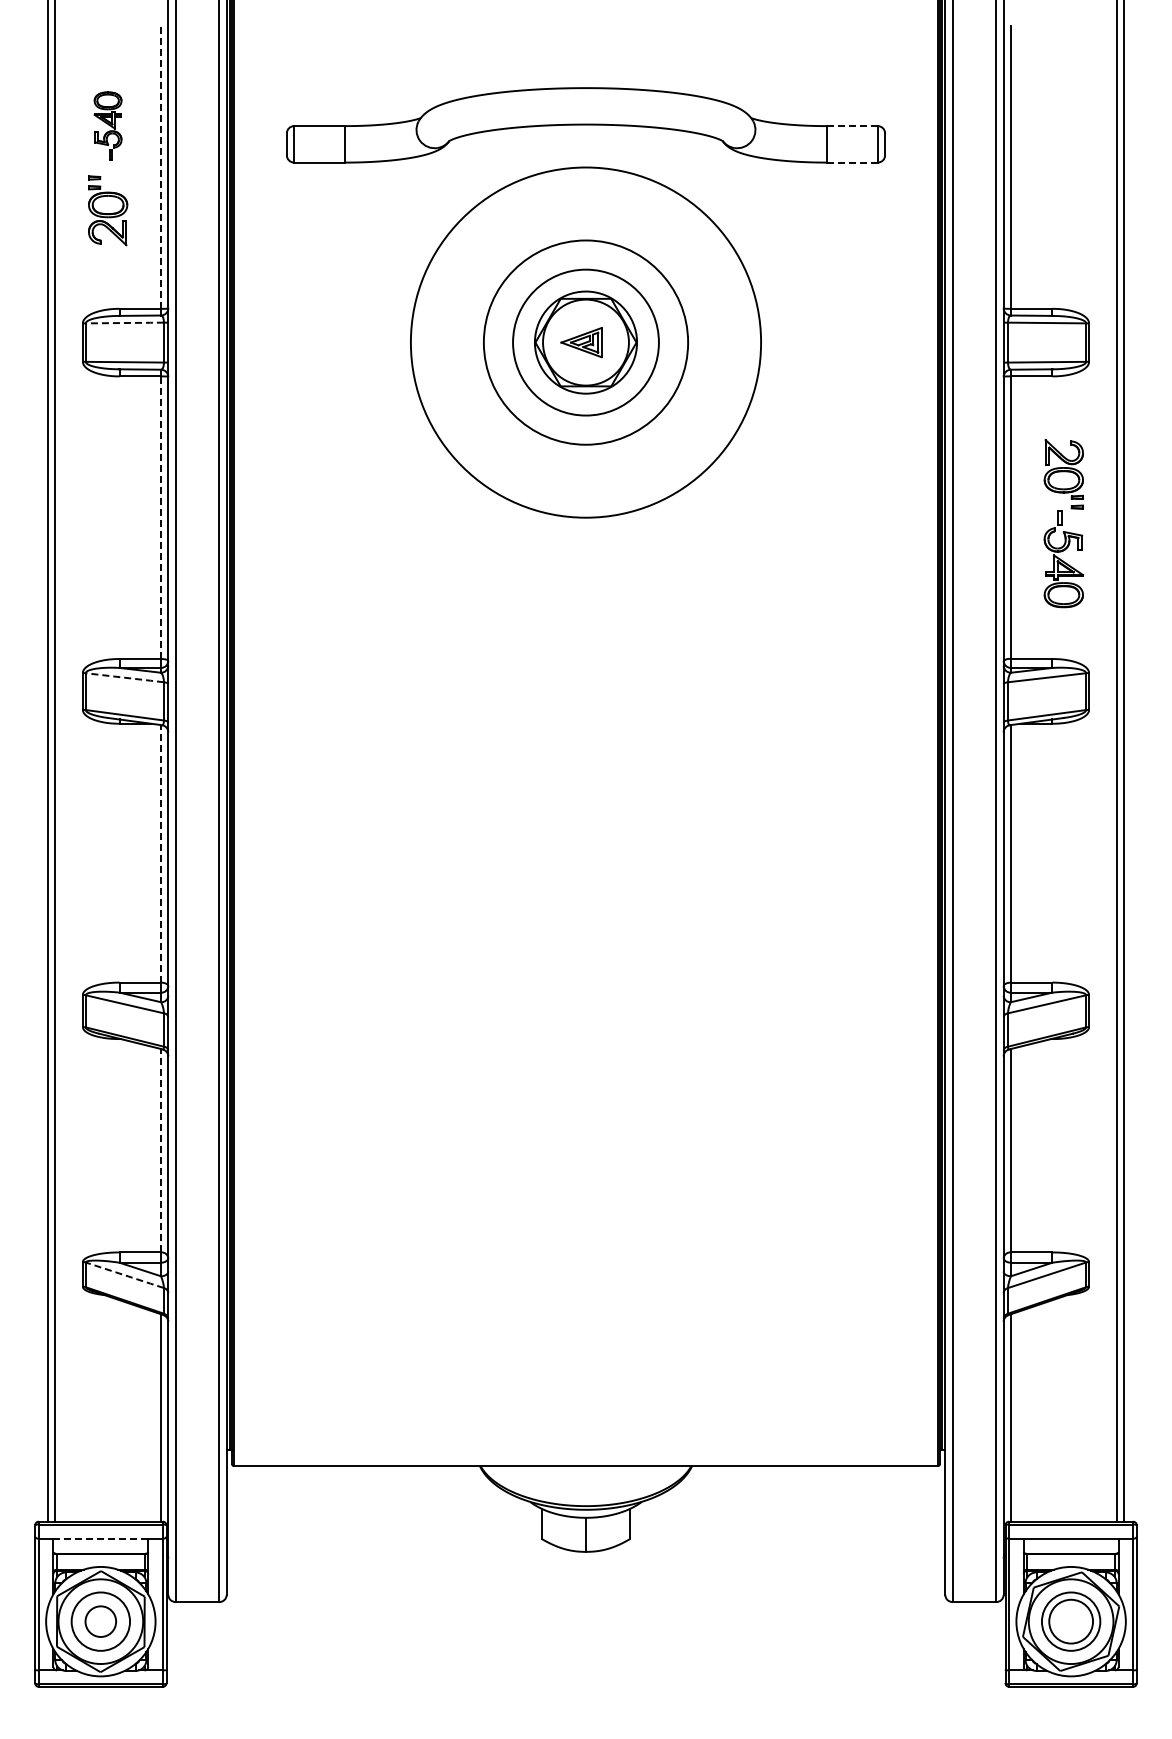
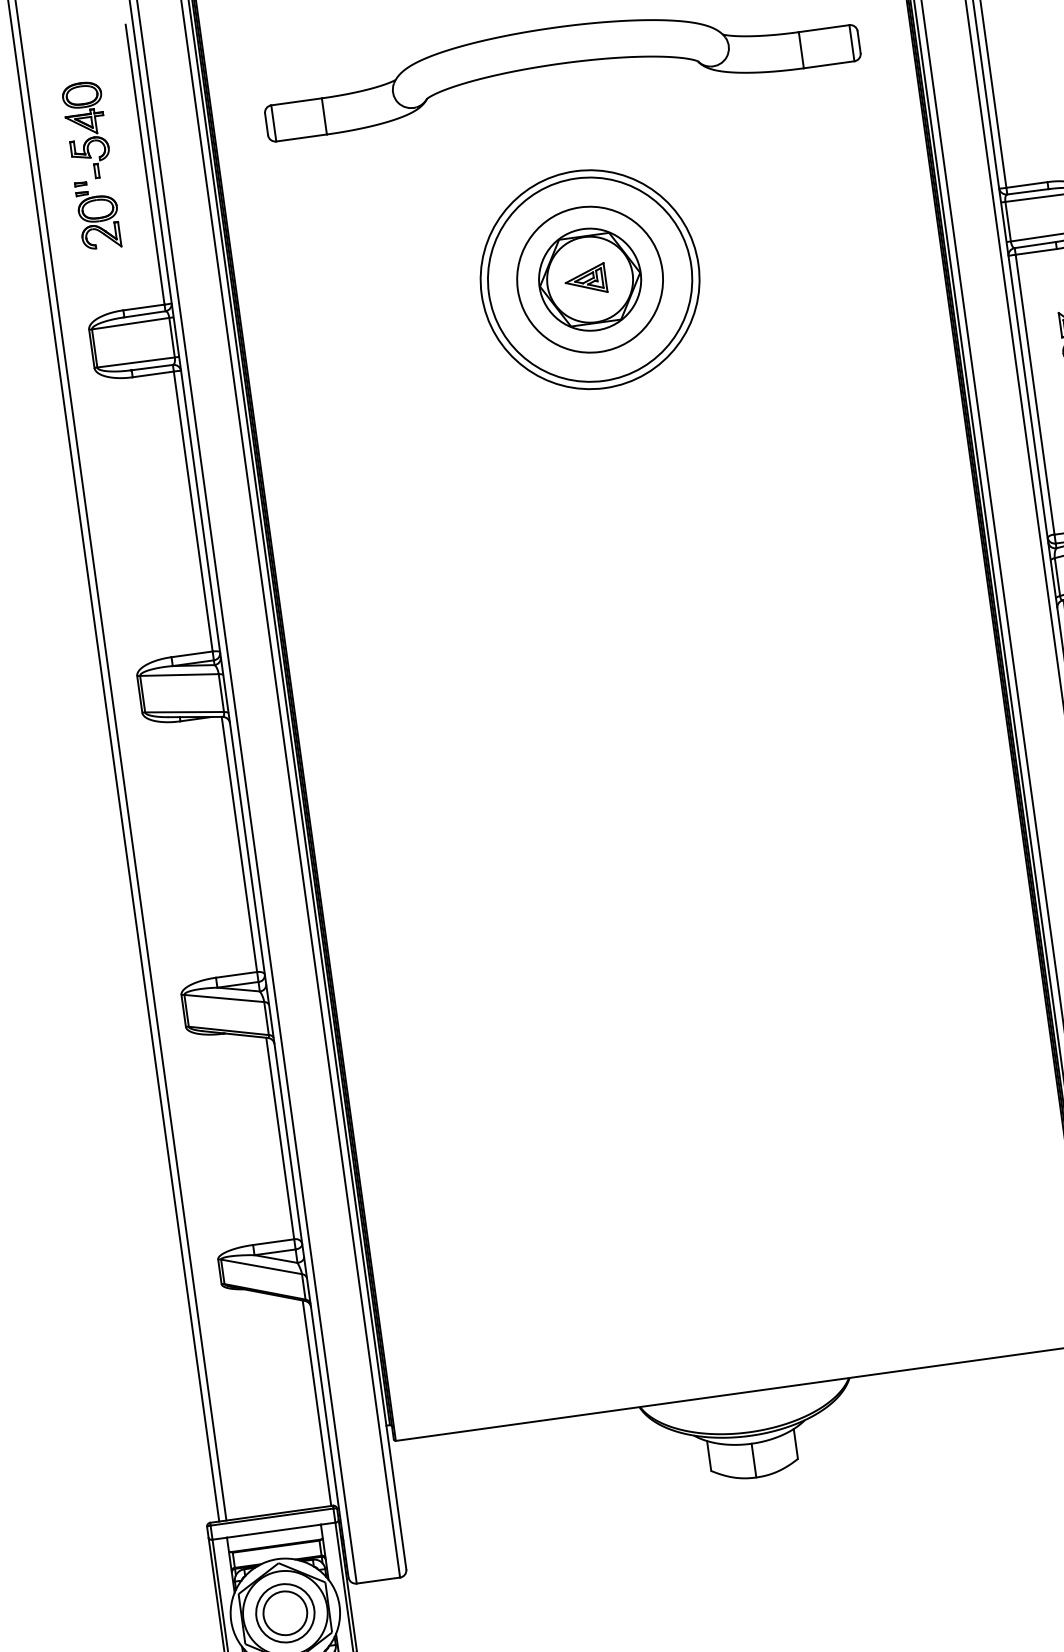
part: (107, 125) -> (86, 130), size x1.43
line: (852, 126) -> (824, 29), dashed -> solid
line: (852, 162) -> (829, 64), dashed -> solid
line: (161, 167) -> (145, 164), dashed -> solid
line: (124, 323) -> (130, 324), dashed -> solid
circle: (585, 342) -> (589, 279), size x0.62
line: (161, 517) -> (193, 511), dashed -> solid
line: (124, 677) -> (179, 674), dashed -> solid
line: (161, 853) -> (239, 844), dashed -> solid
line: (161, 1150) -> (280, 1138), dashed -> solid
line: (125, 1275) -> (262, 1267), dashed -> solid
line: (100, 1538) -> (273, 1530), dashed -> solid
circle: (100, 1621) -> (285, 1613), size x1.43

